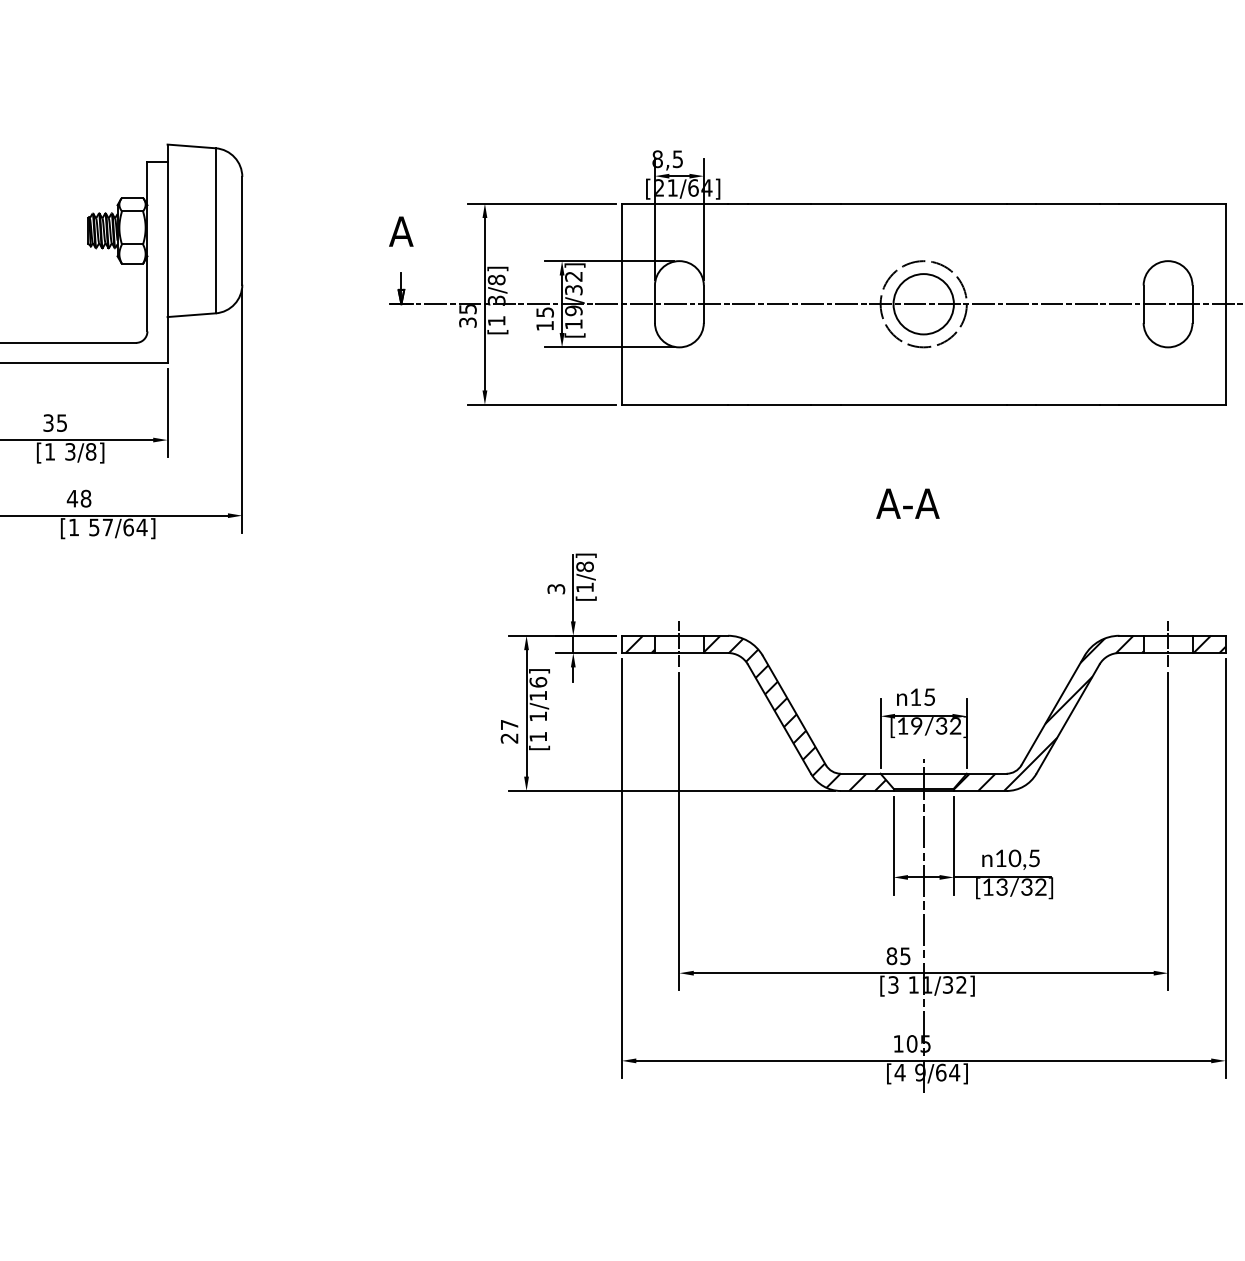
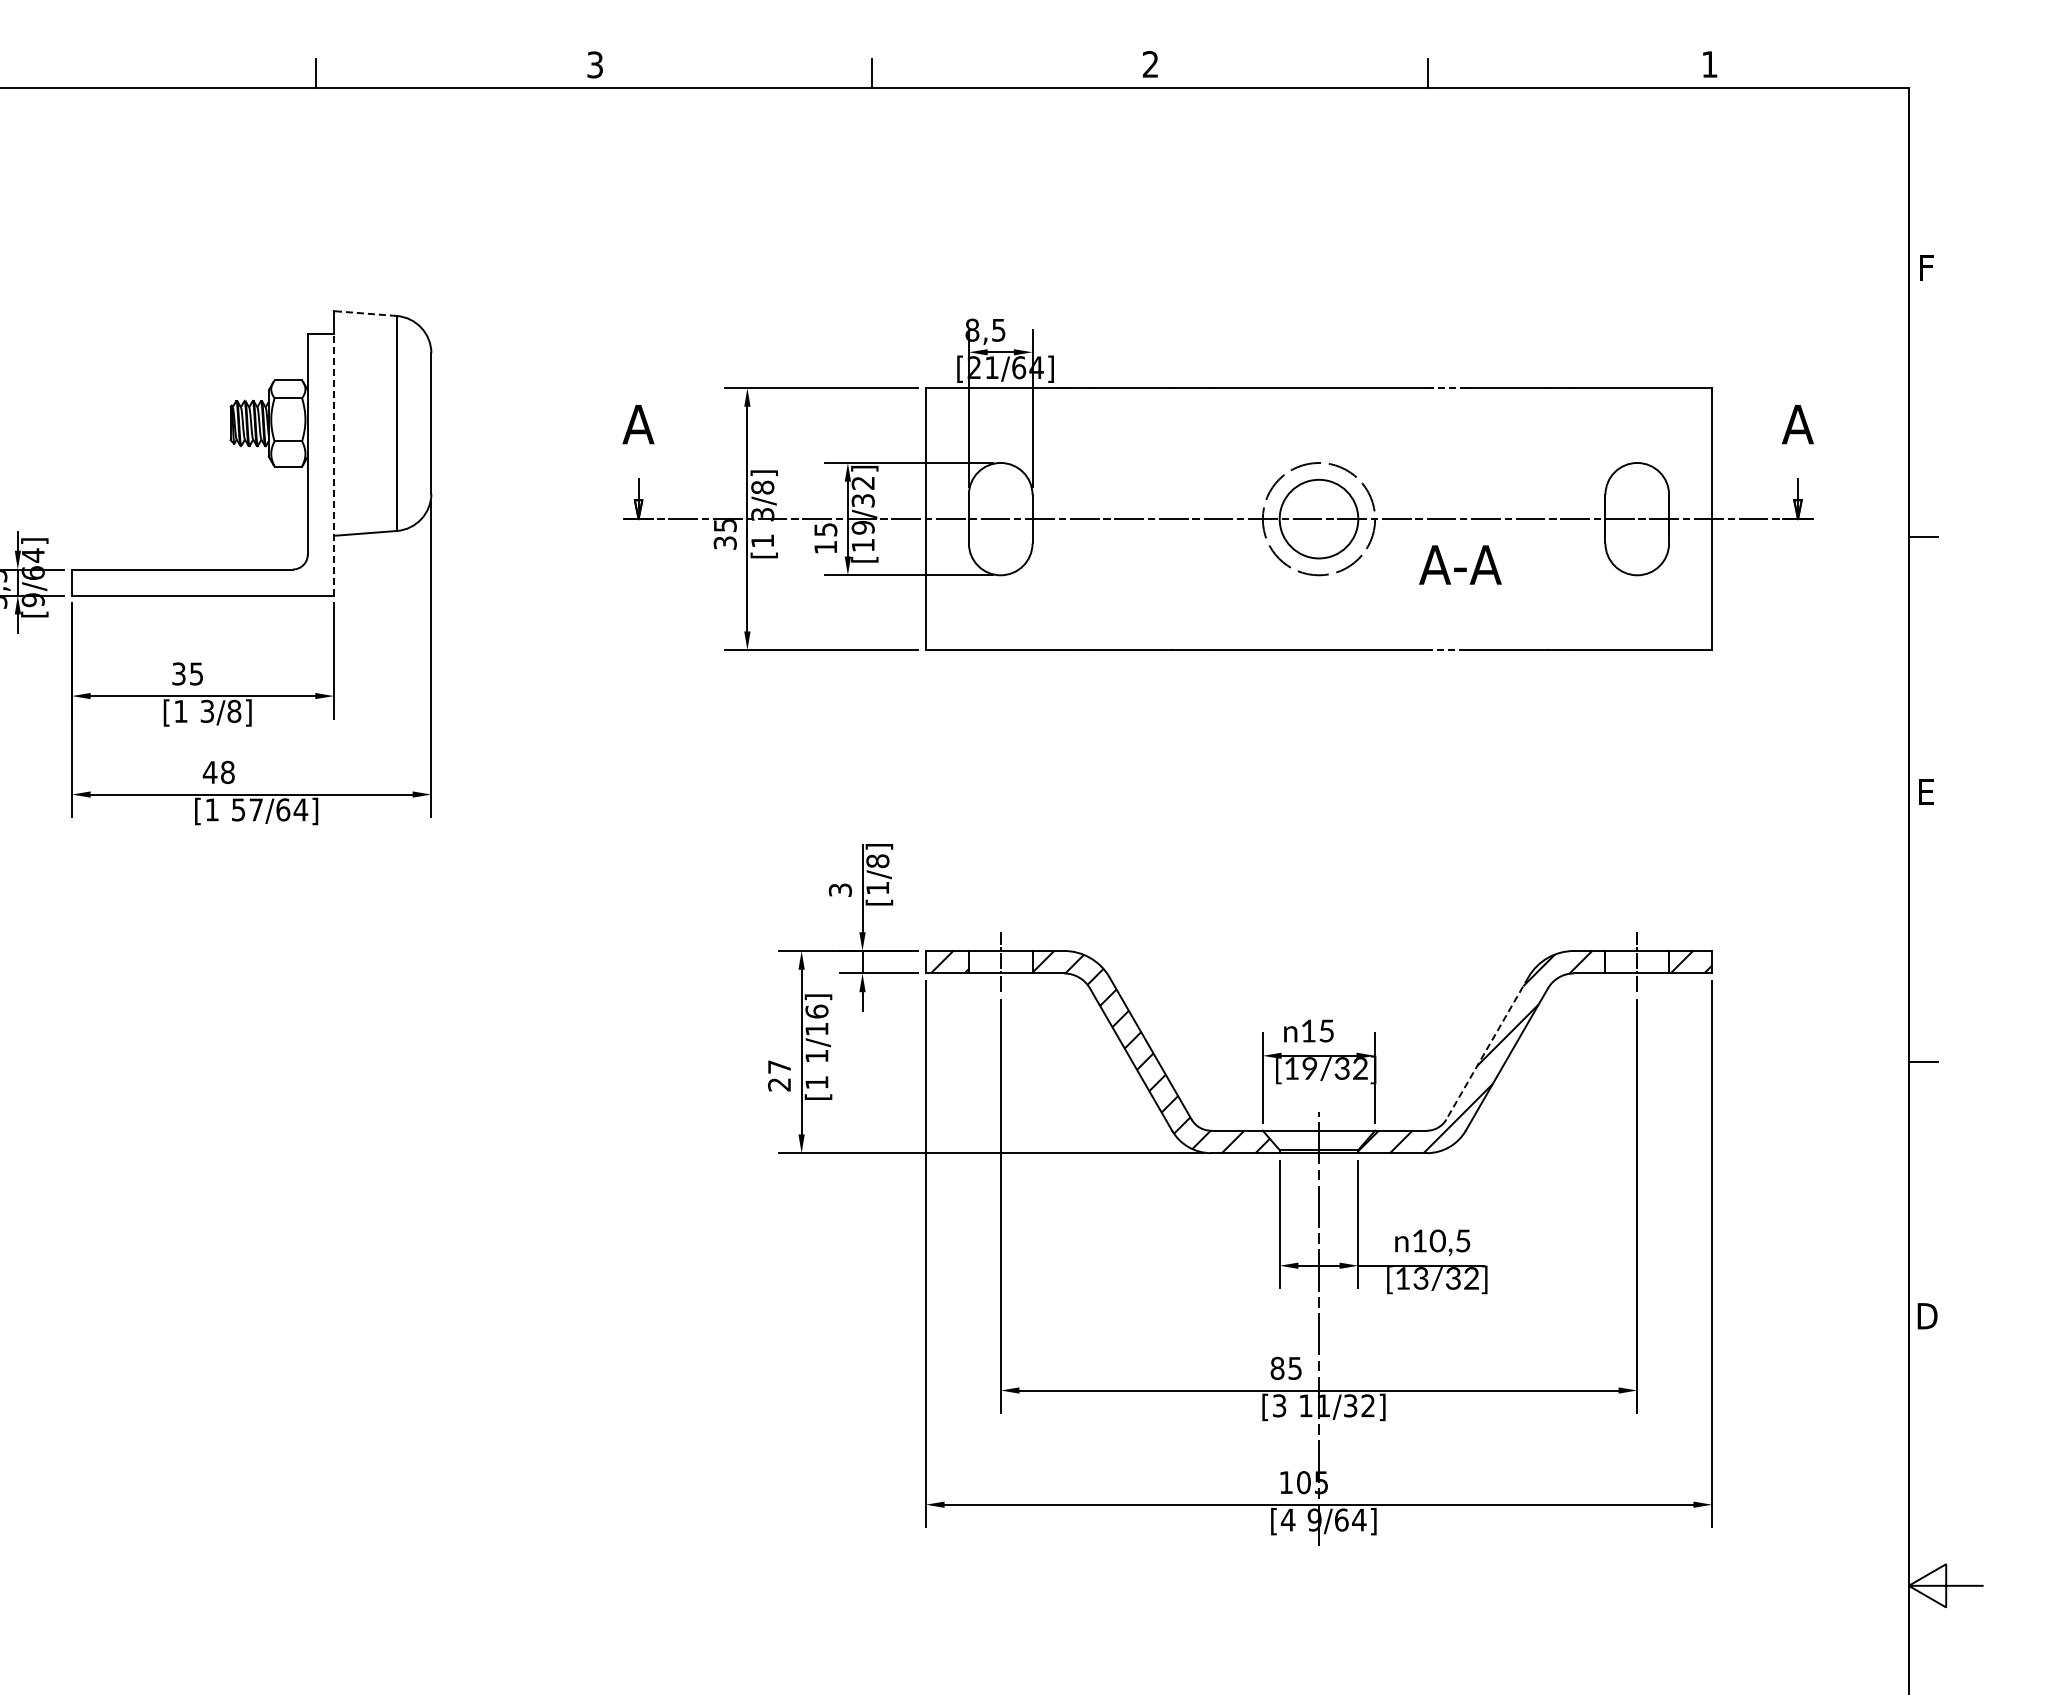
line: (190, 146) -> (364, 313), solid -> dashed
line: (1021, 203) -> (1446, 388), solid -> dashed
line: (167, 262) -> (334, 464), solid -> dashed
line: (1020, 405) -> (1445, 650), solid -> dashed
text: (908, 503) -> (1460, 564), moved
line: (1053, 710) -> (1487, 1048), solid -> dashed

